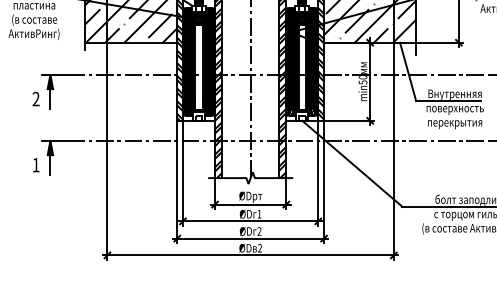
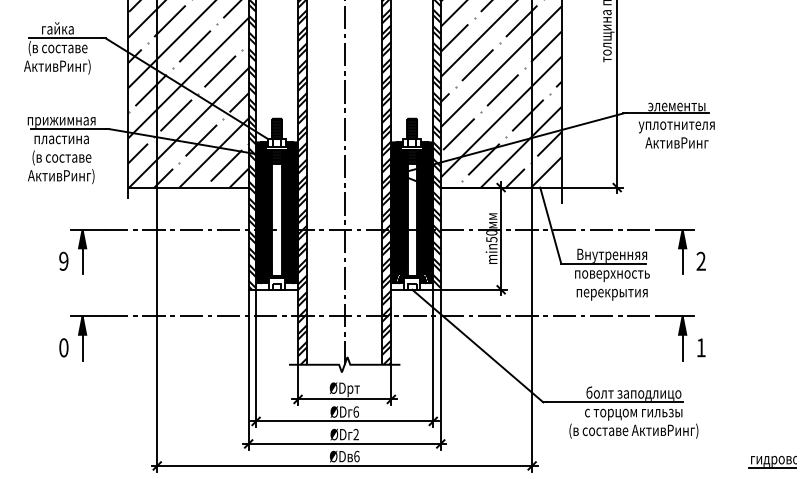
text: (35, 99) -> (63, 261), 2 -> 9
text: (35, 164) -> (63, 347), 1 -> 0
text: (259, 213) -> (356, 411), 1 -> 6
text: (259, 248) -> (356, 456), 2 -> 6

